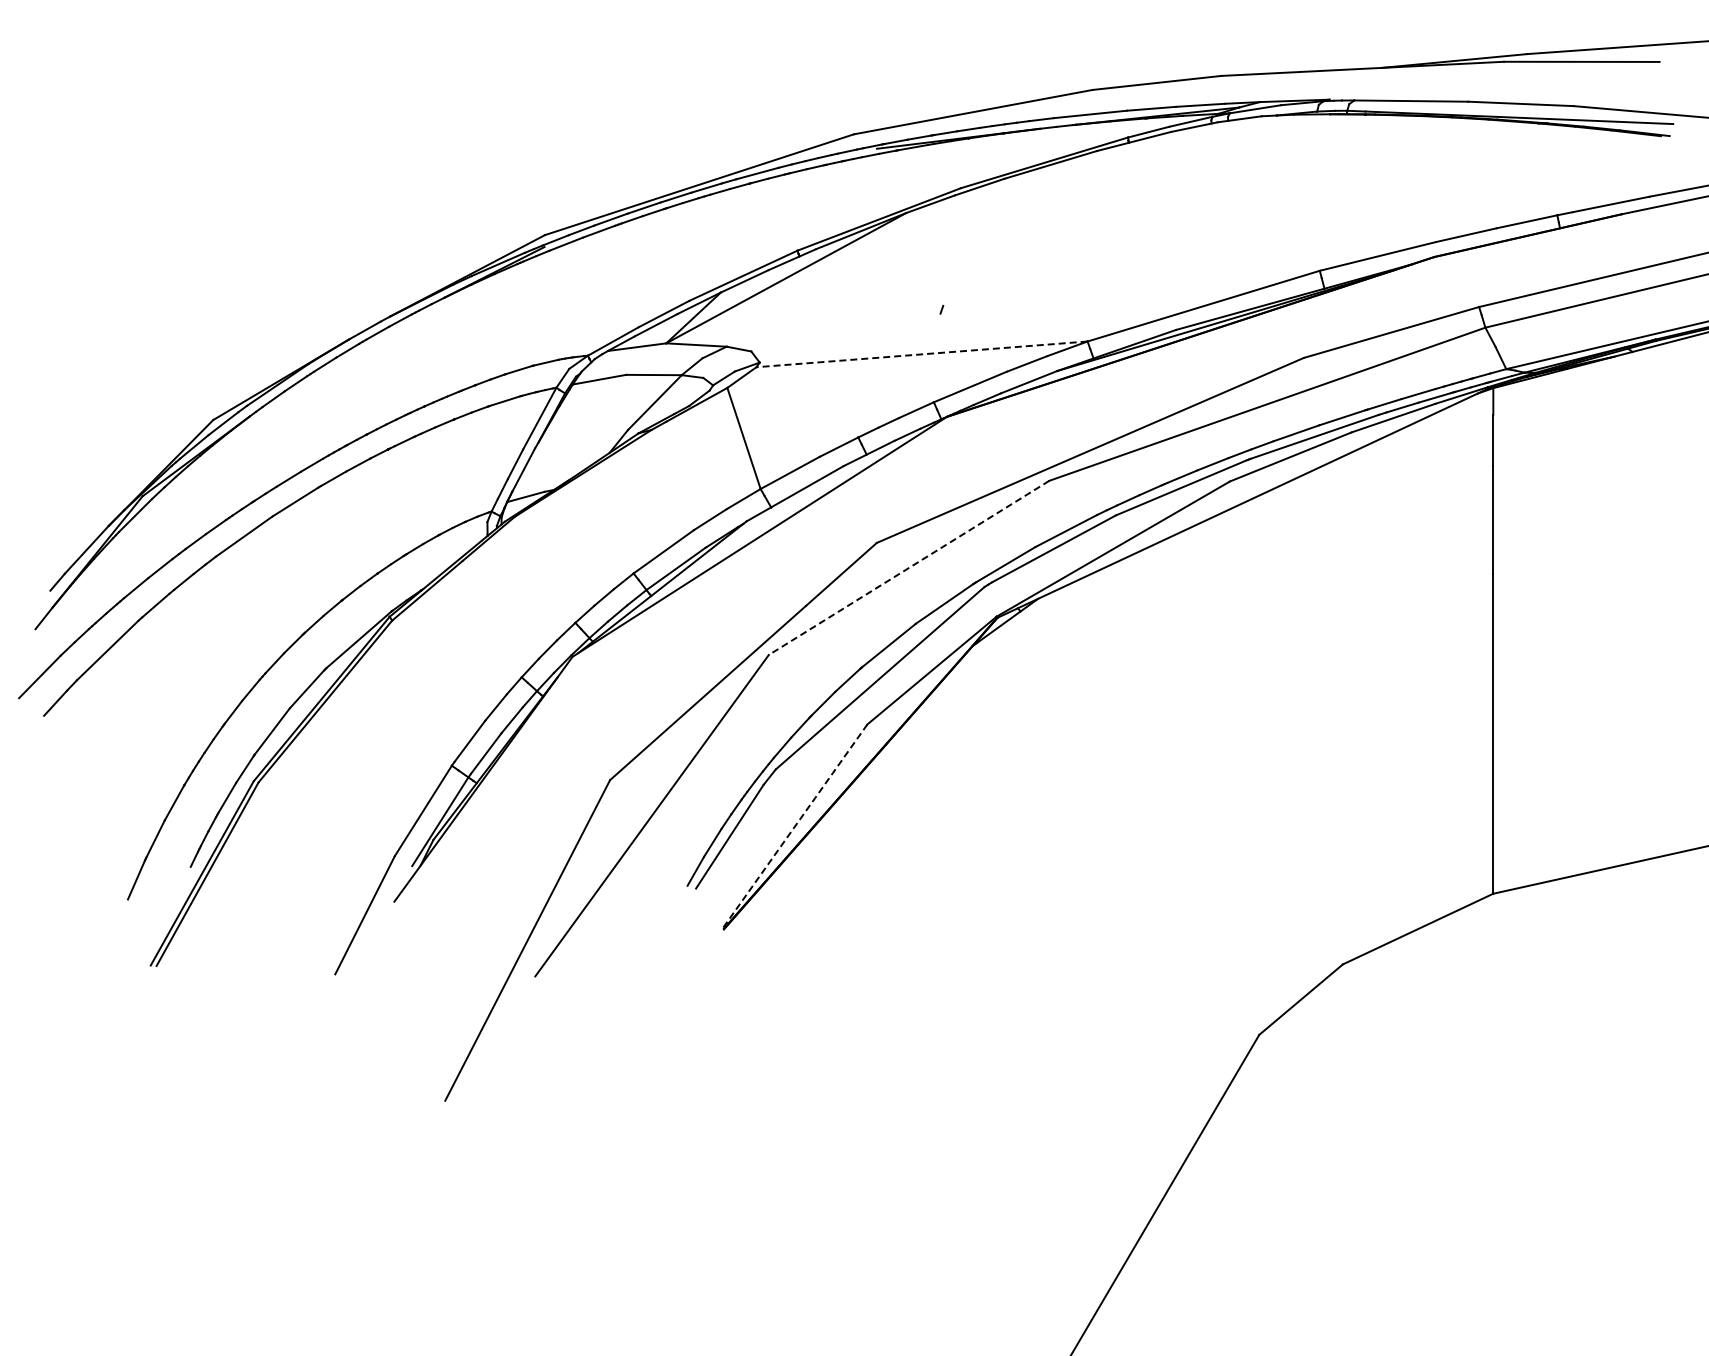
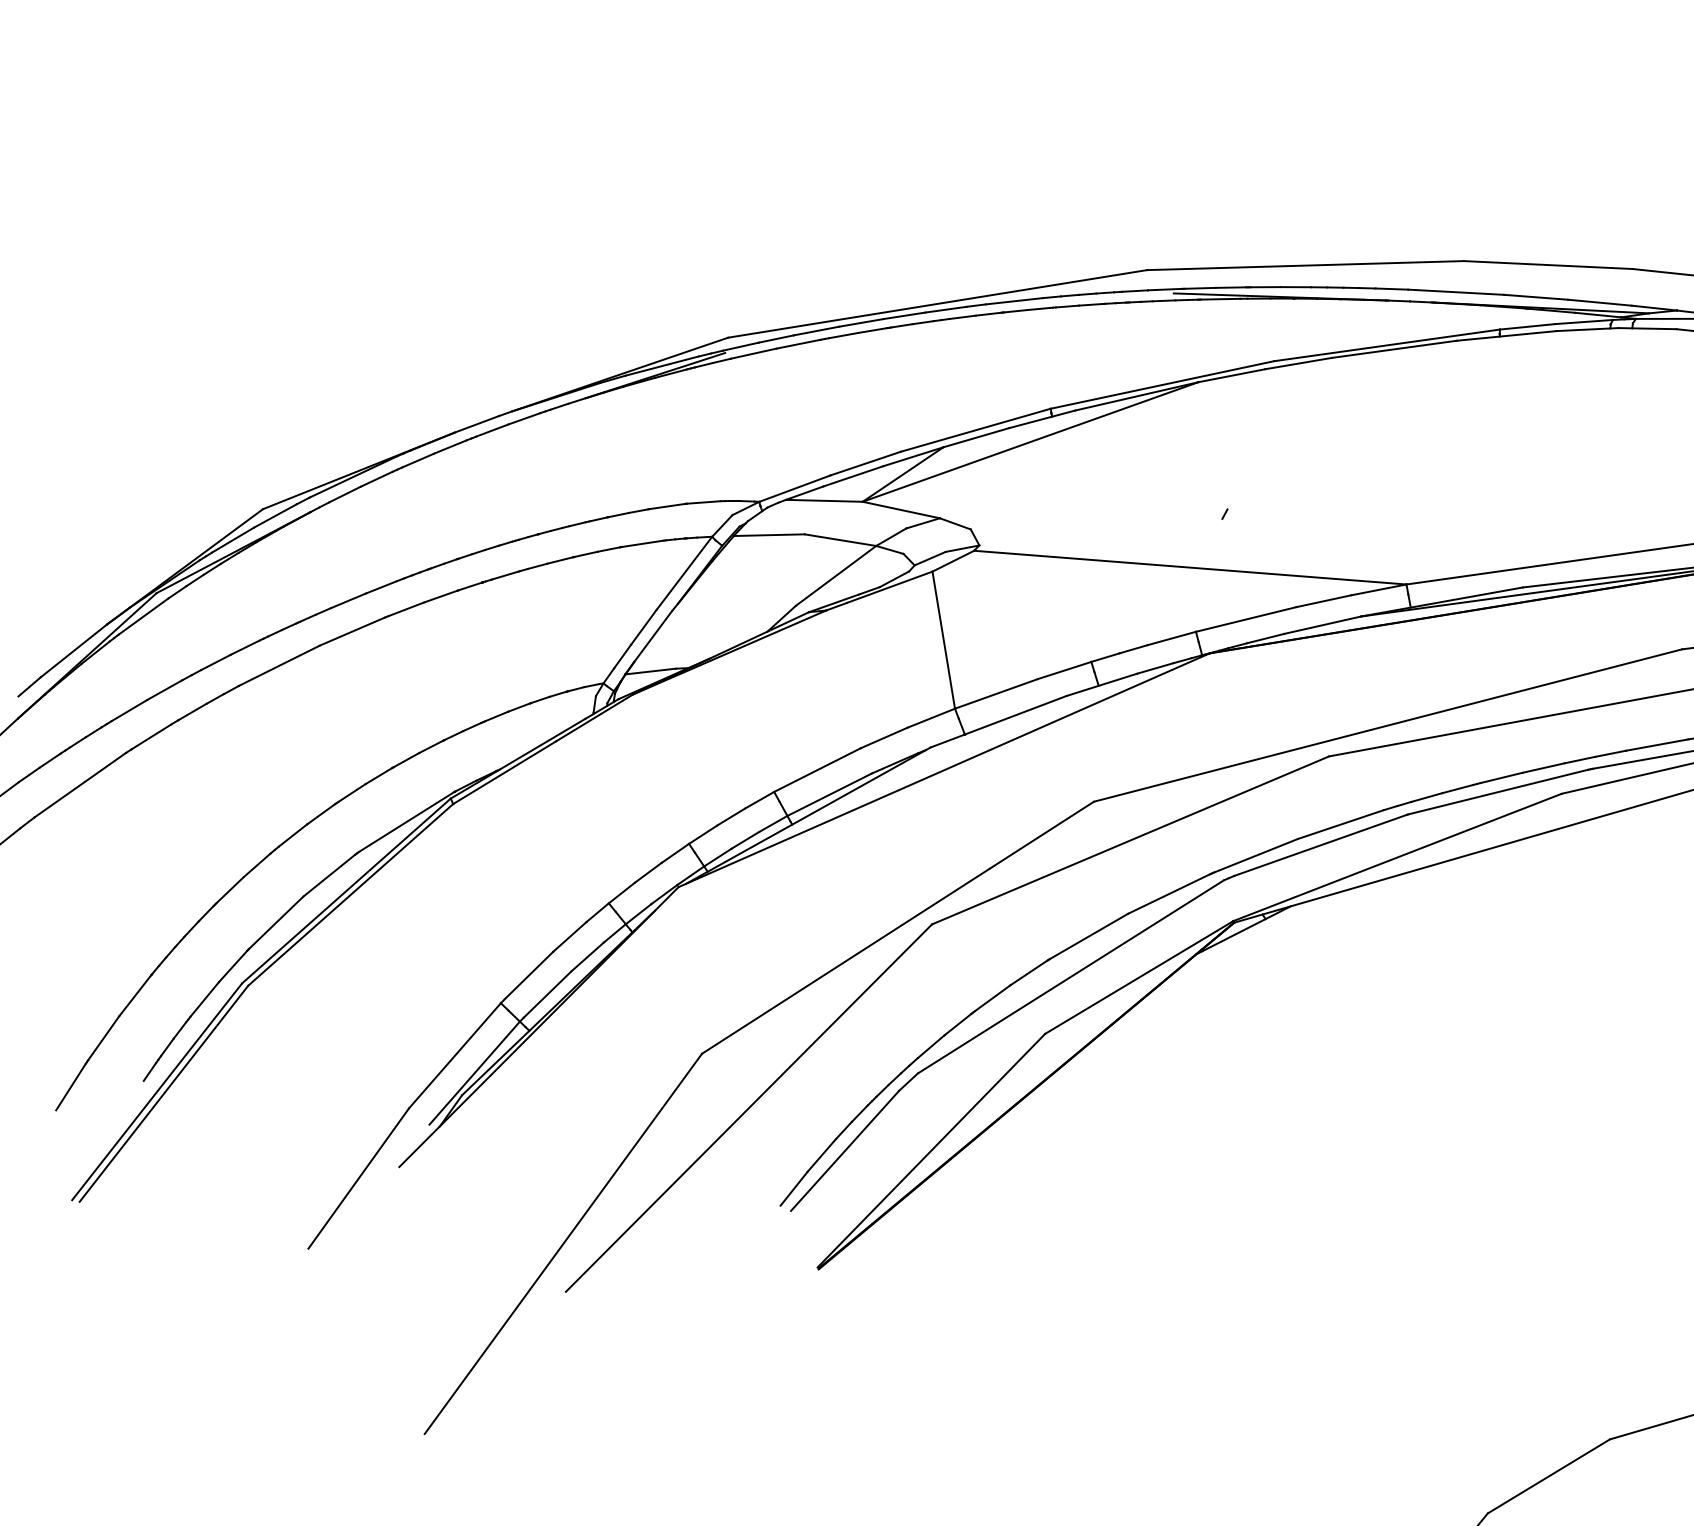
line: (921, 354) -> (1189, 567), dashed -> solid
line: (908, 568) -> (1129, 841), dashed -> solid
line: (795, 826) -> (931, 1150), dashed -> solid

